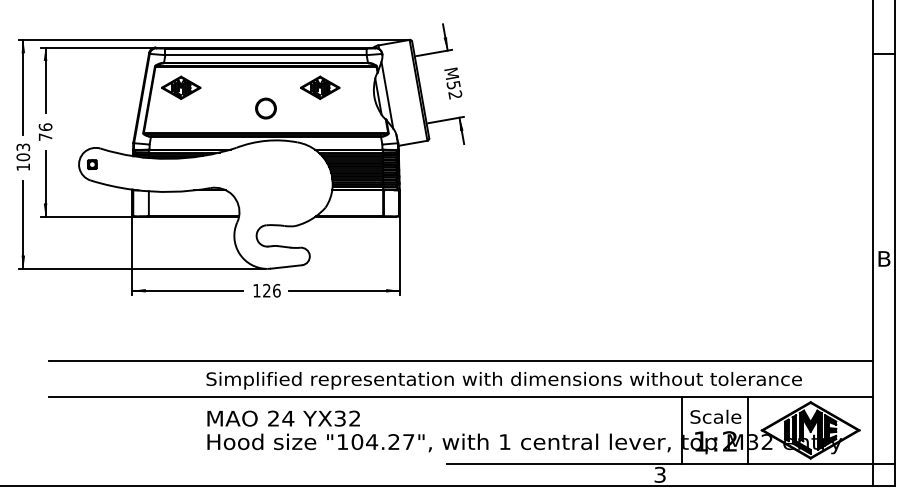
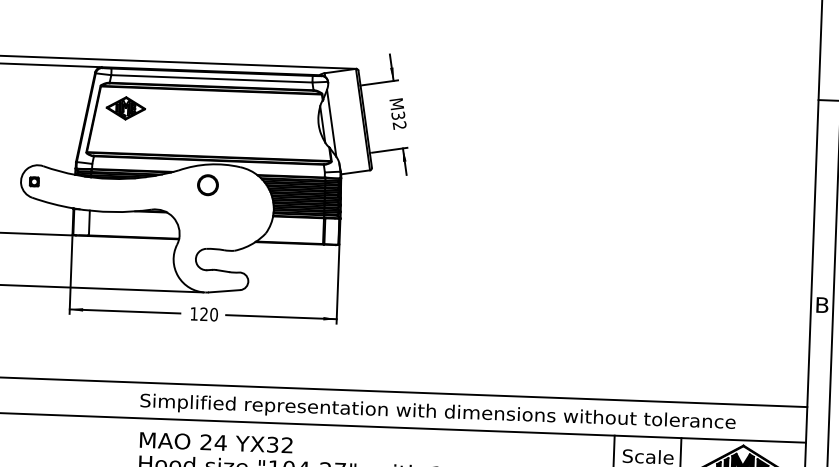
text: (454, 85) -> (399, 116), M52 -> M32
part: (320, 87) -> (265, 113), removed
circle: (265, 108) -> (207, 185), moved
text: (276, 290) -> (213, 314), 126 -> 120

